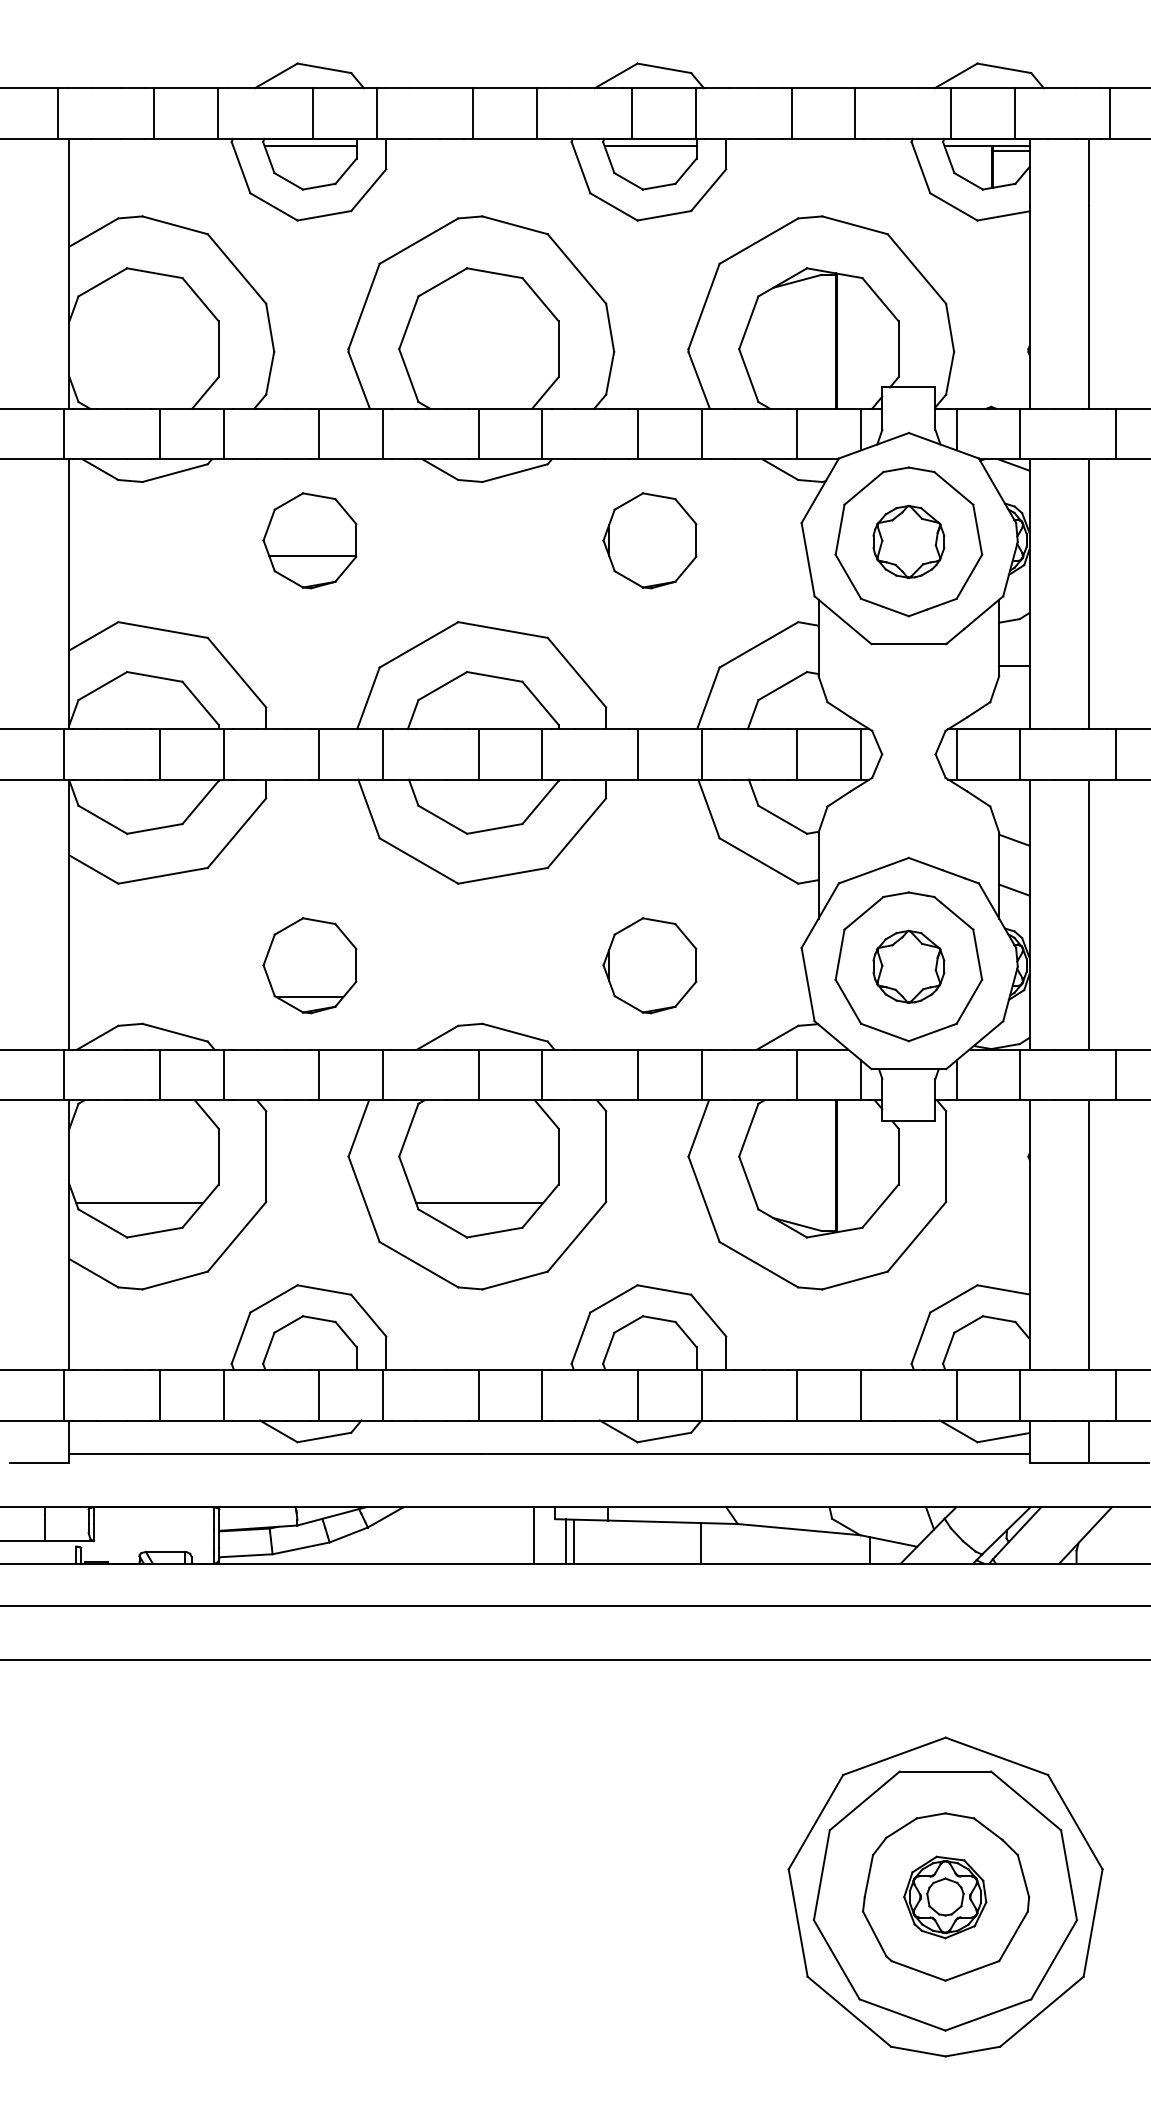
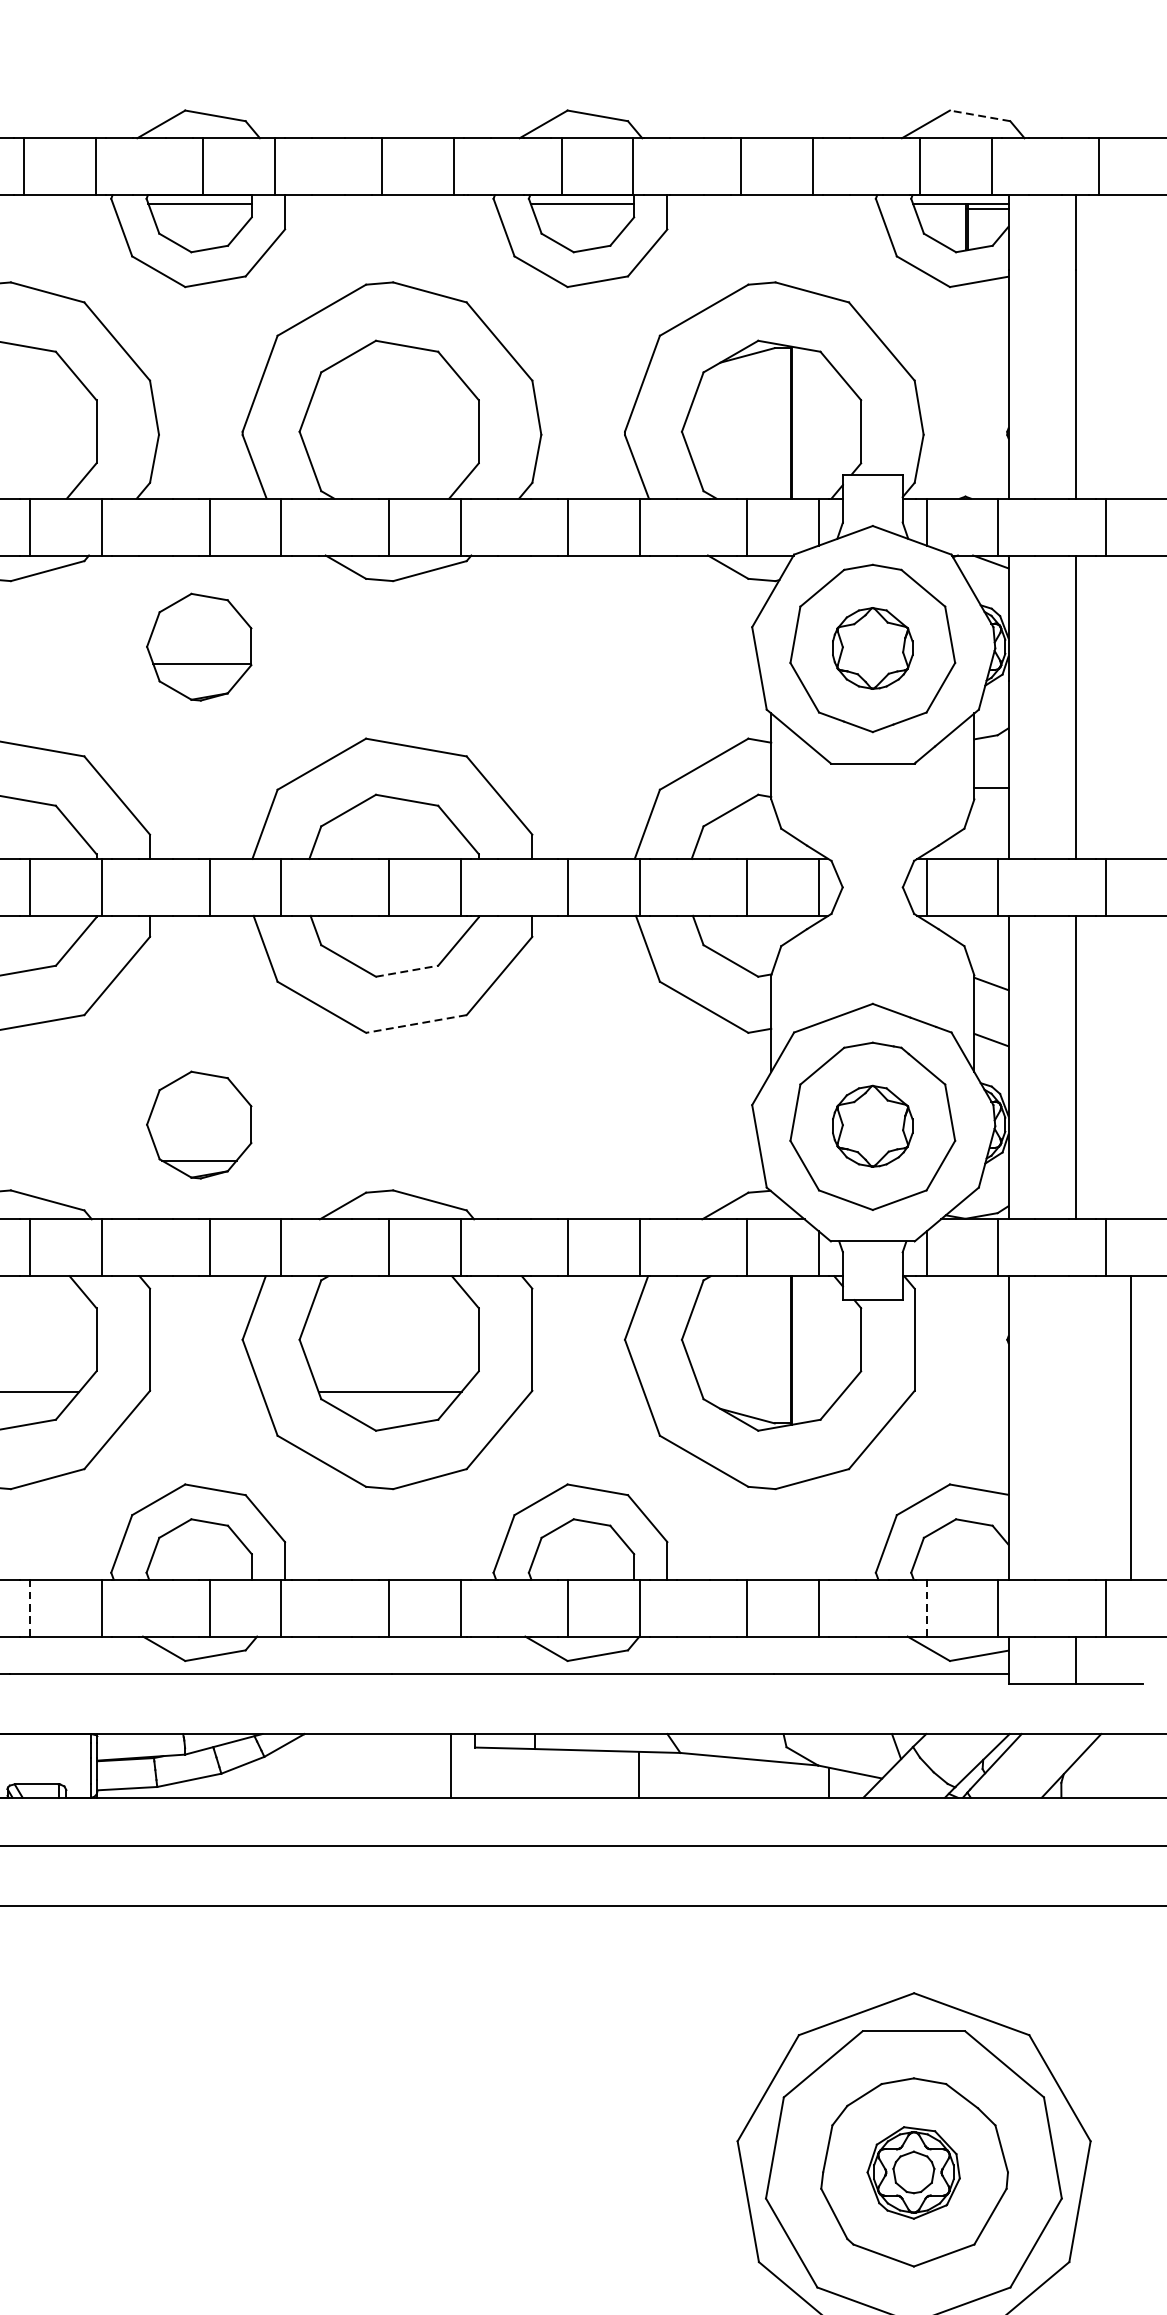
line: (1003, 68) -> (979, 116), solid -> dashed
part: (649, 540) -> (581, 646), removed
line: (495, 828) -> (407, 970), solid -> dashed
line: (502, 875) -> (415, 1023), solid -> dashed
part: (649, 965) -> (581, 1124), removed
line: (1089, 1234) -> (1131, 1427), moved
line: (159, 1394) -> (30, 1607), solid -> dashed
line: (956, 1394) -> (926, 1607), solid -> dashed
line: (565, 1541) -> (486, 1772), removed
line: (574, 1541) -> (496, 1772), removed

